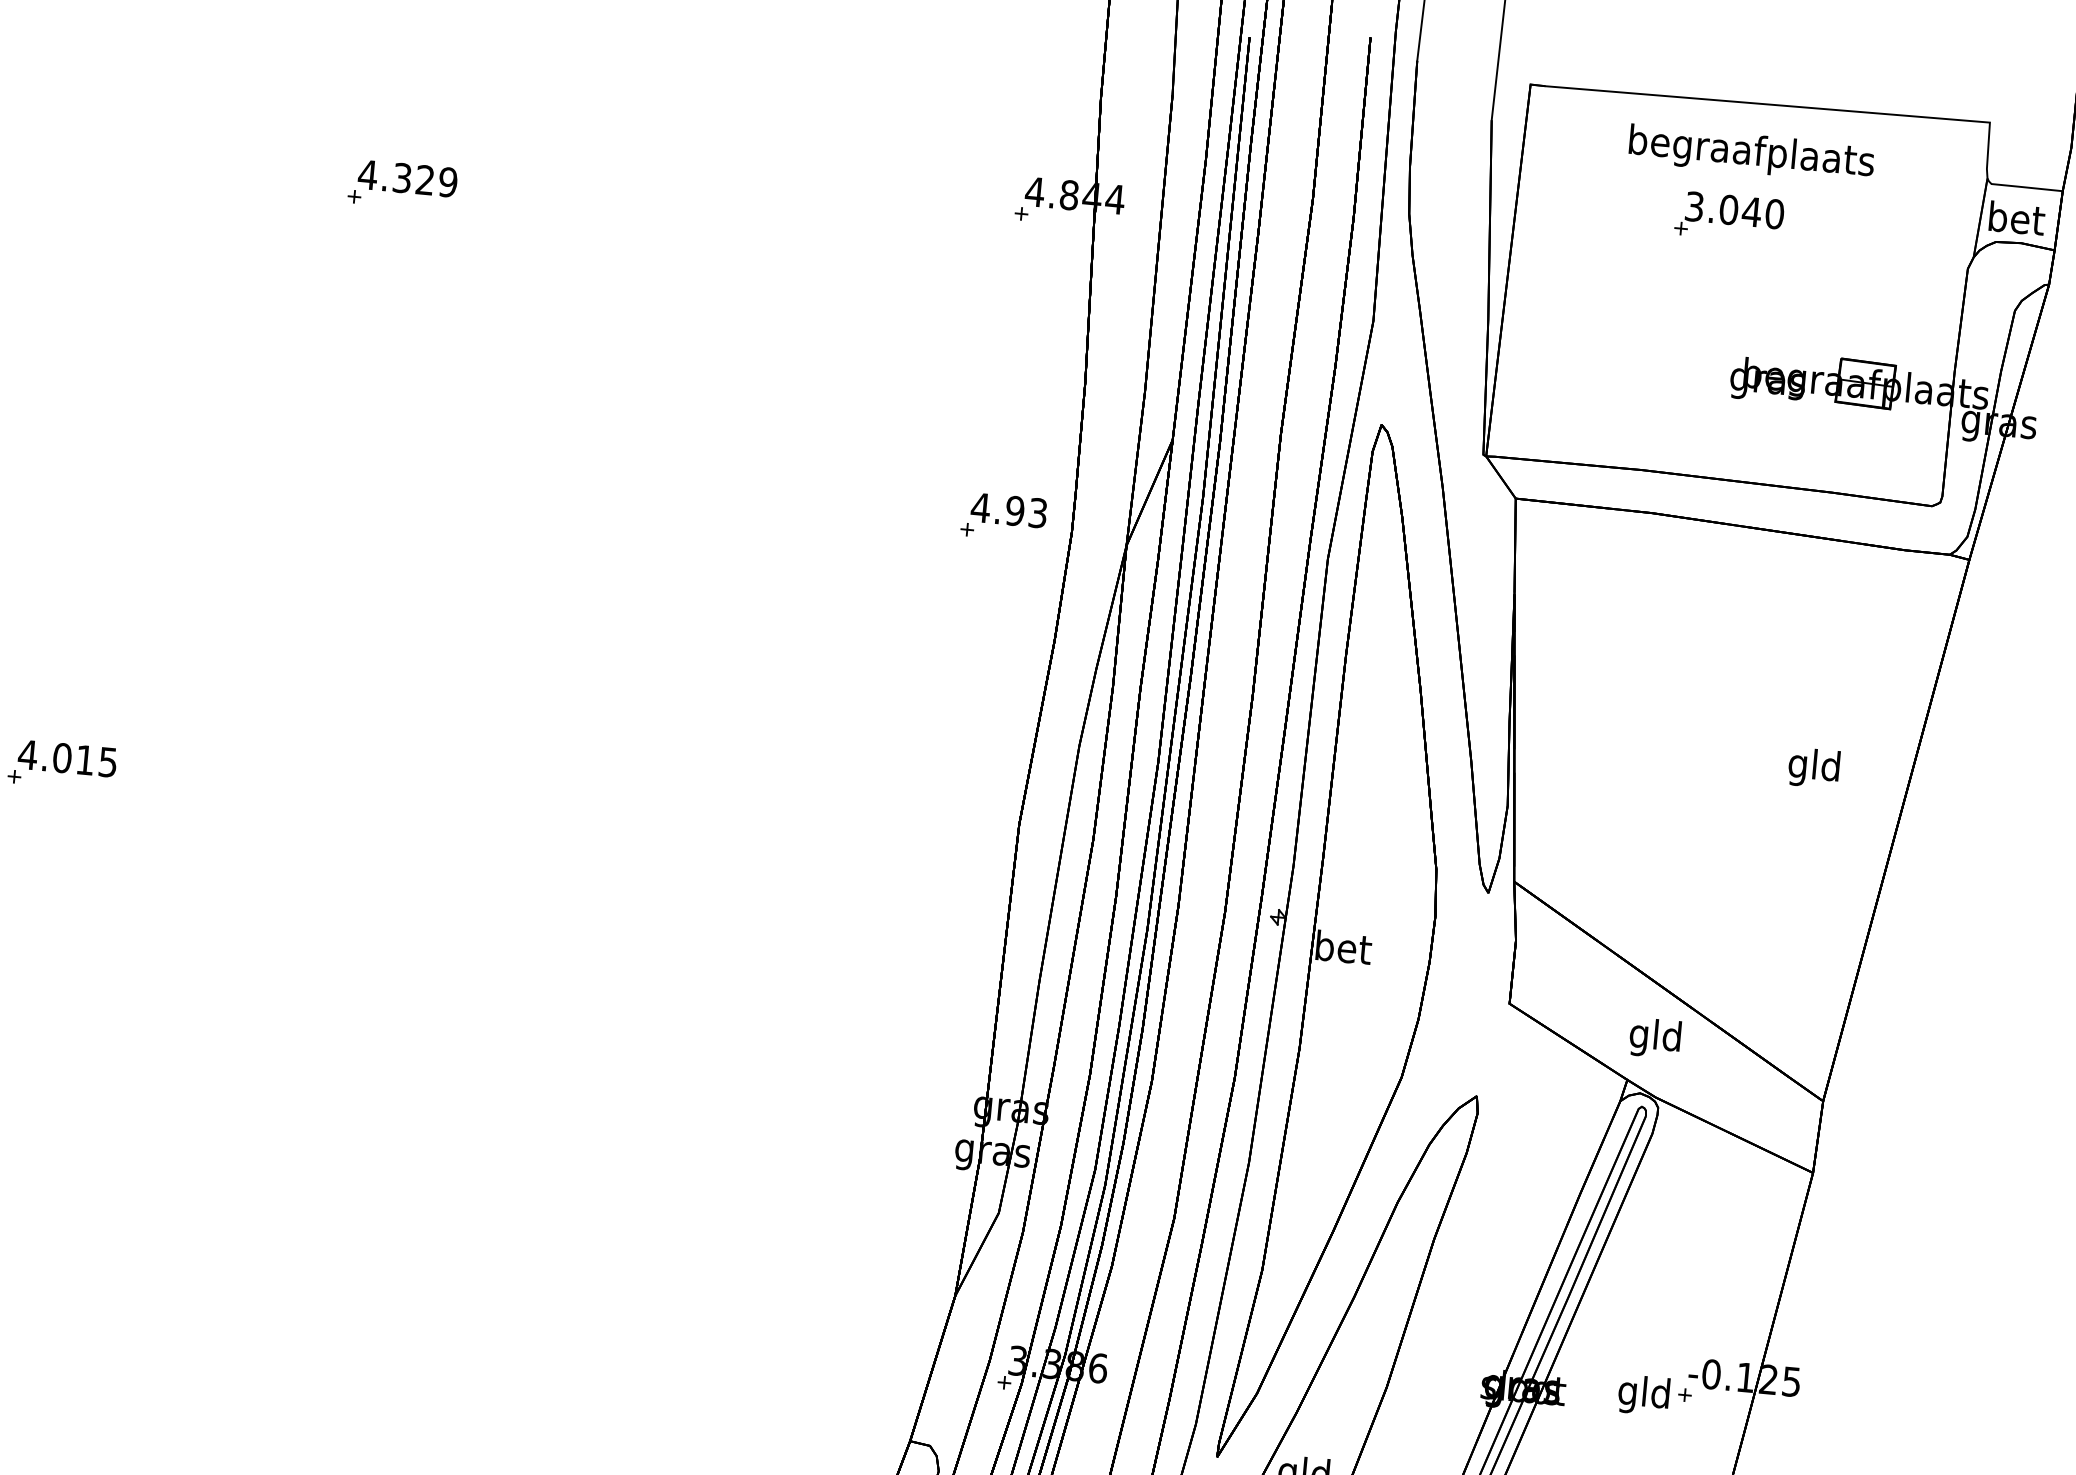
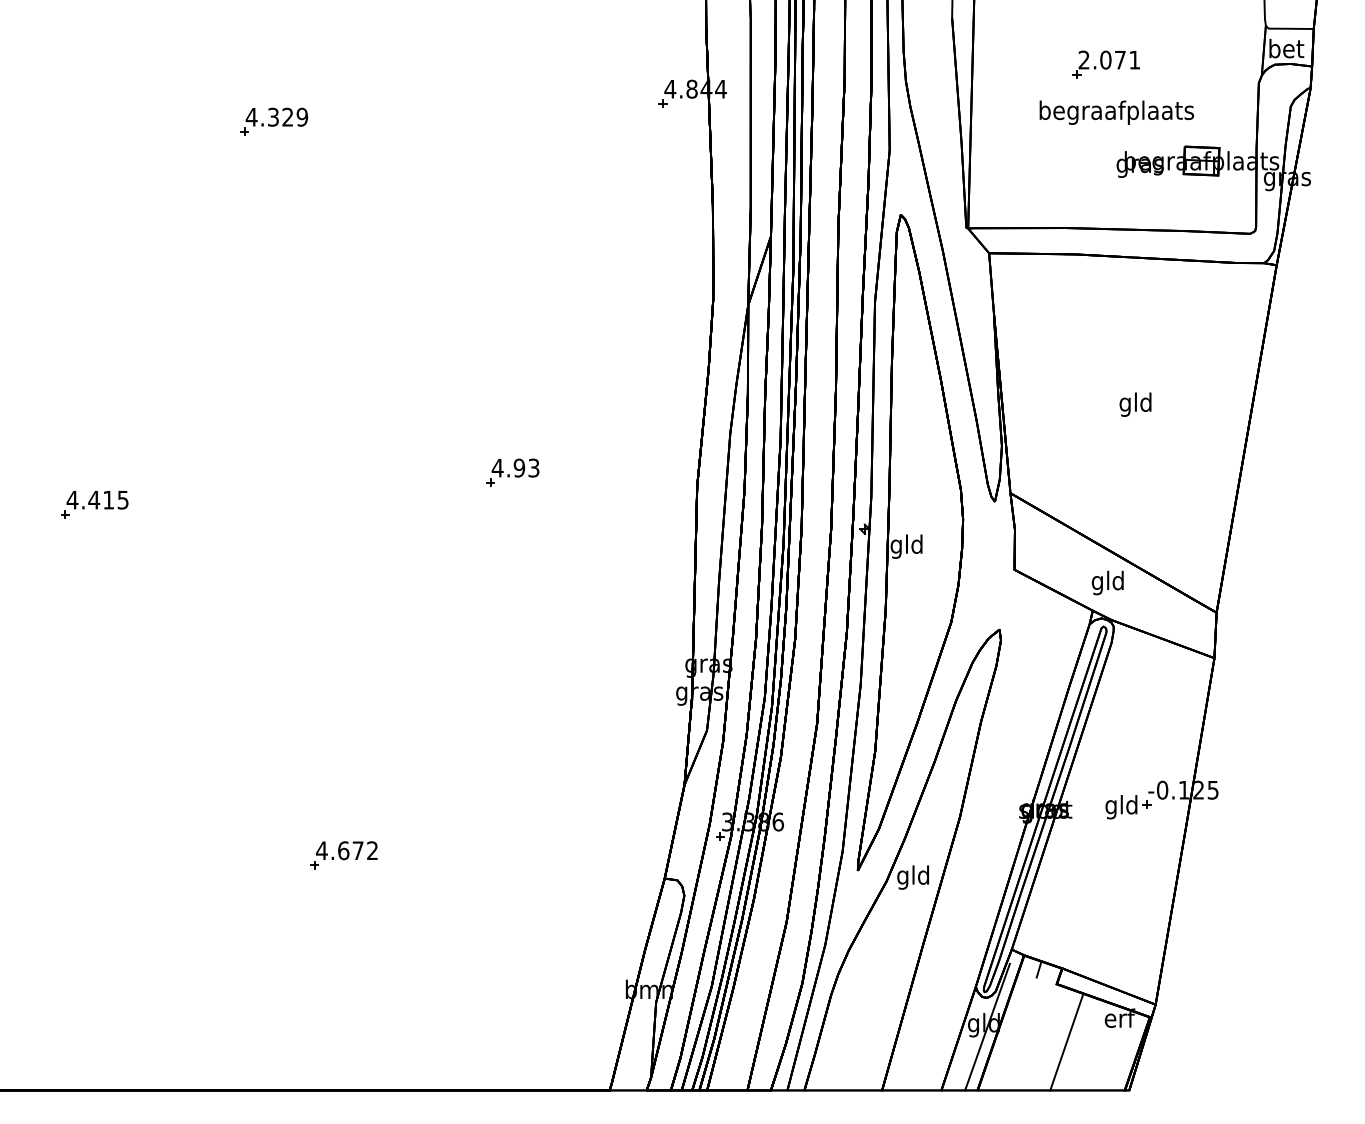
text: (1751, 153) -> (1116, 112), moved
text: (1734, 209) -> (1109, 59), 3.040 -> 2.071
part: (1003, 516) -> (512, 472), moved
text: (62, 757) -> (94, 499), 4.015 -> 4.415
text: (1813, 767) -> (1135, 404), moved
text: (1343, 951) -> (907, 546), bet -> gld
part: (404, 1357) -> (343, 855), added

